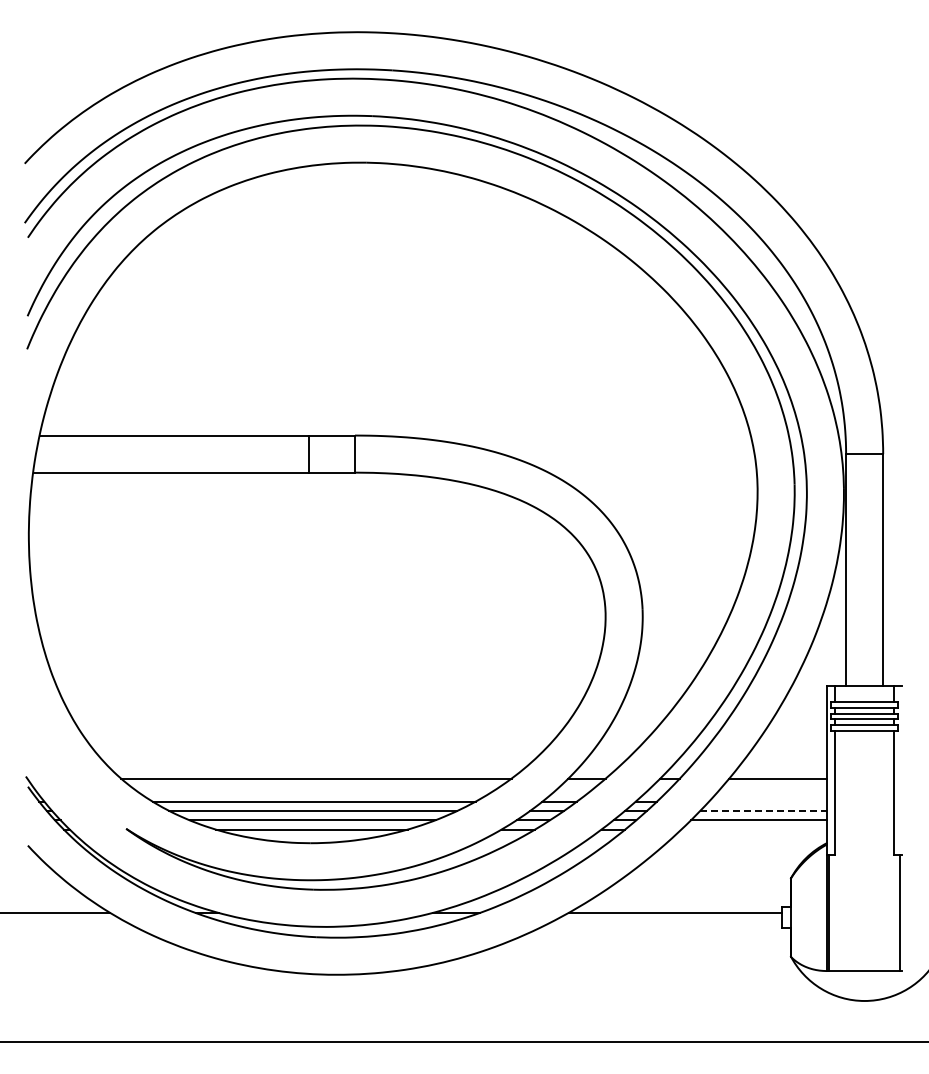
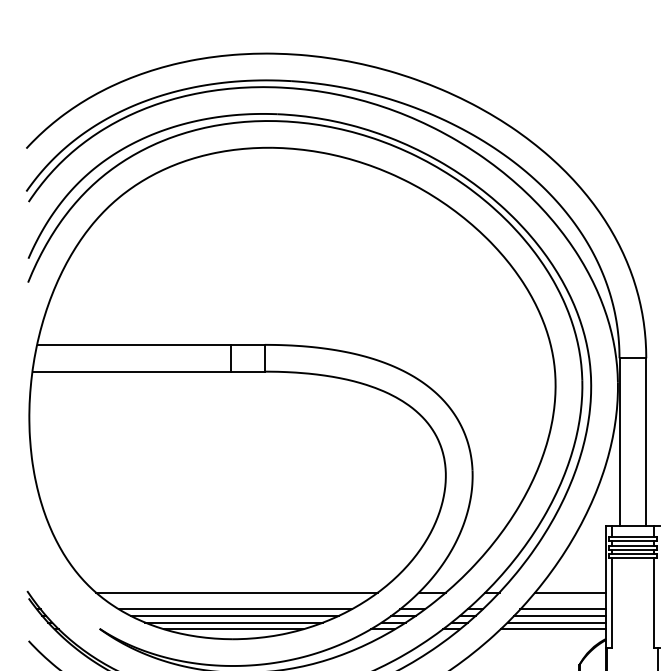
line: (767, 801) -> (562, 609), added
line: (763, 810) -> (559, 615), dashed -> solid
line: (754, 829) -> (553, 629), added

